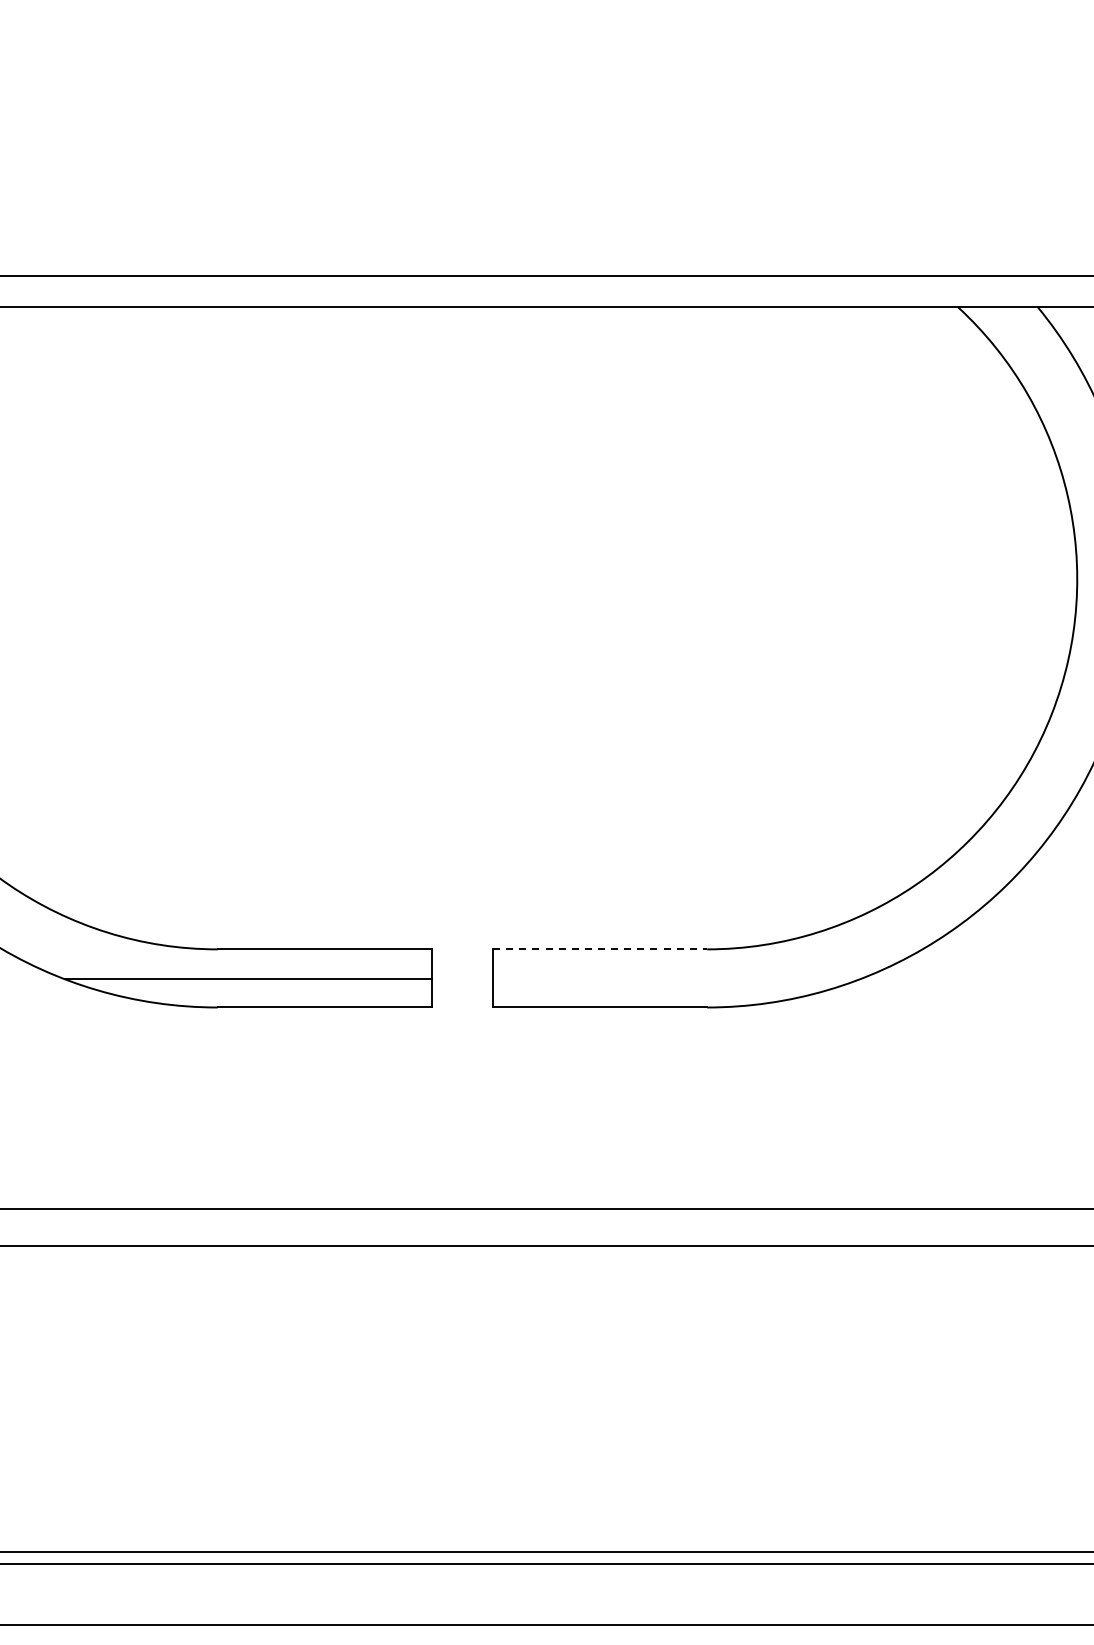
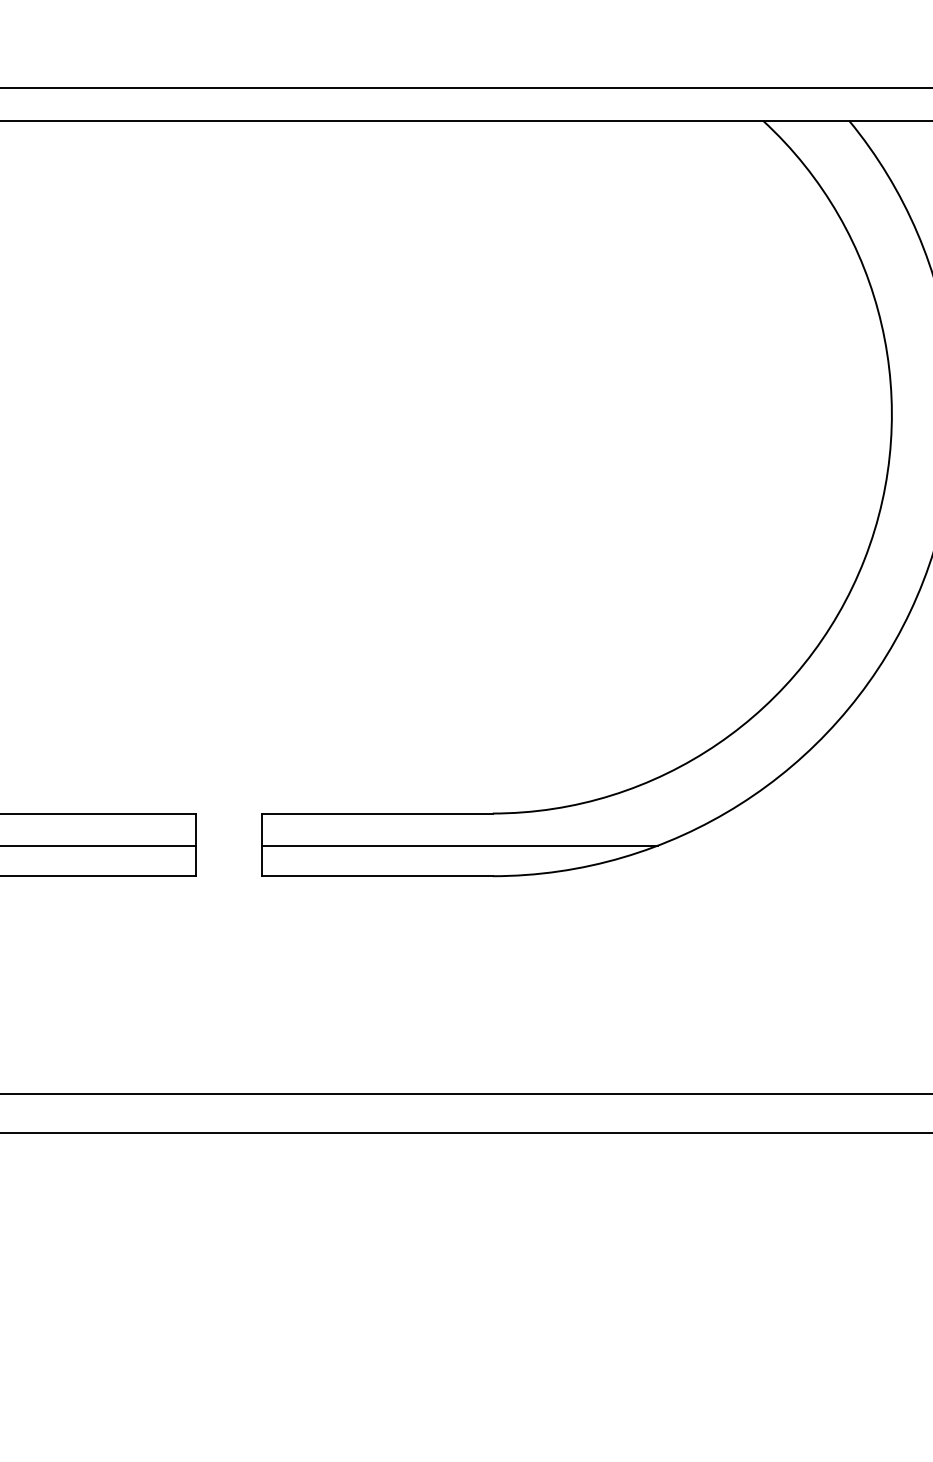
line: (600, 949) -> (377, 813), dashed -> solid
line: (676, 979) -> (459, 846), added

